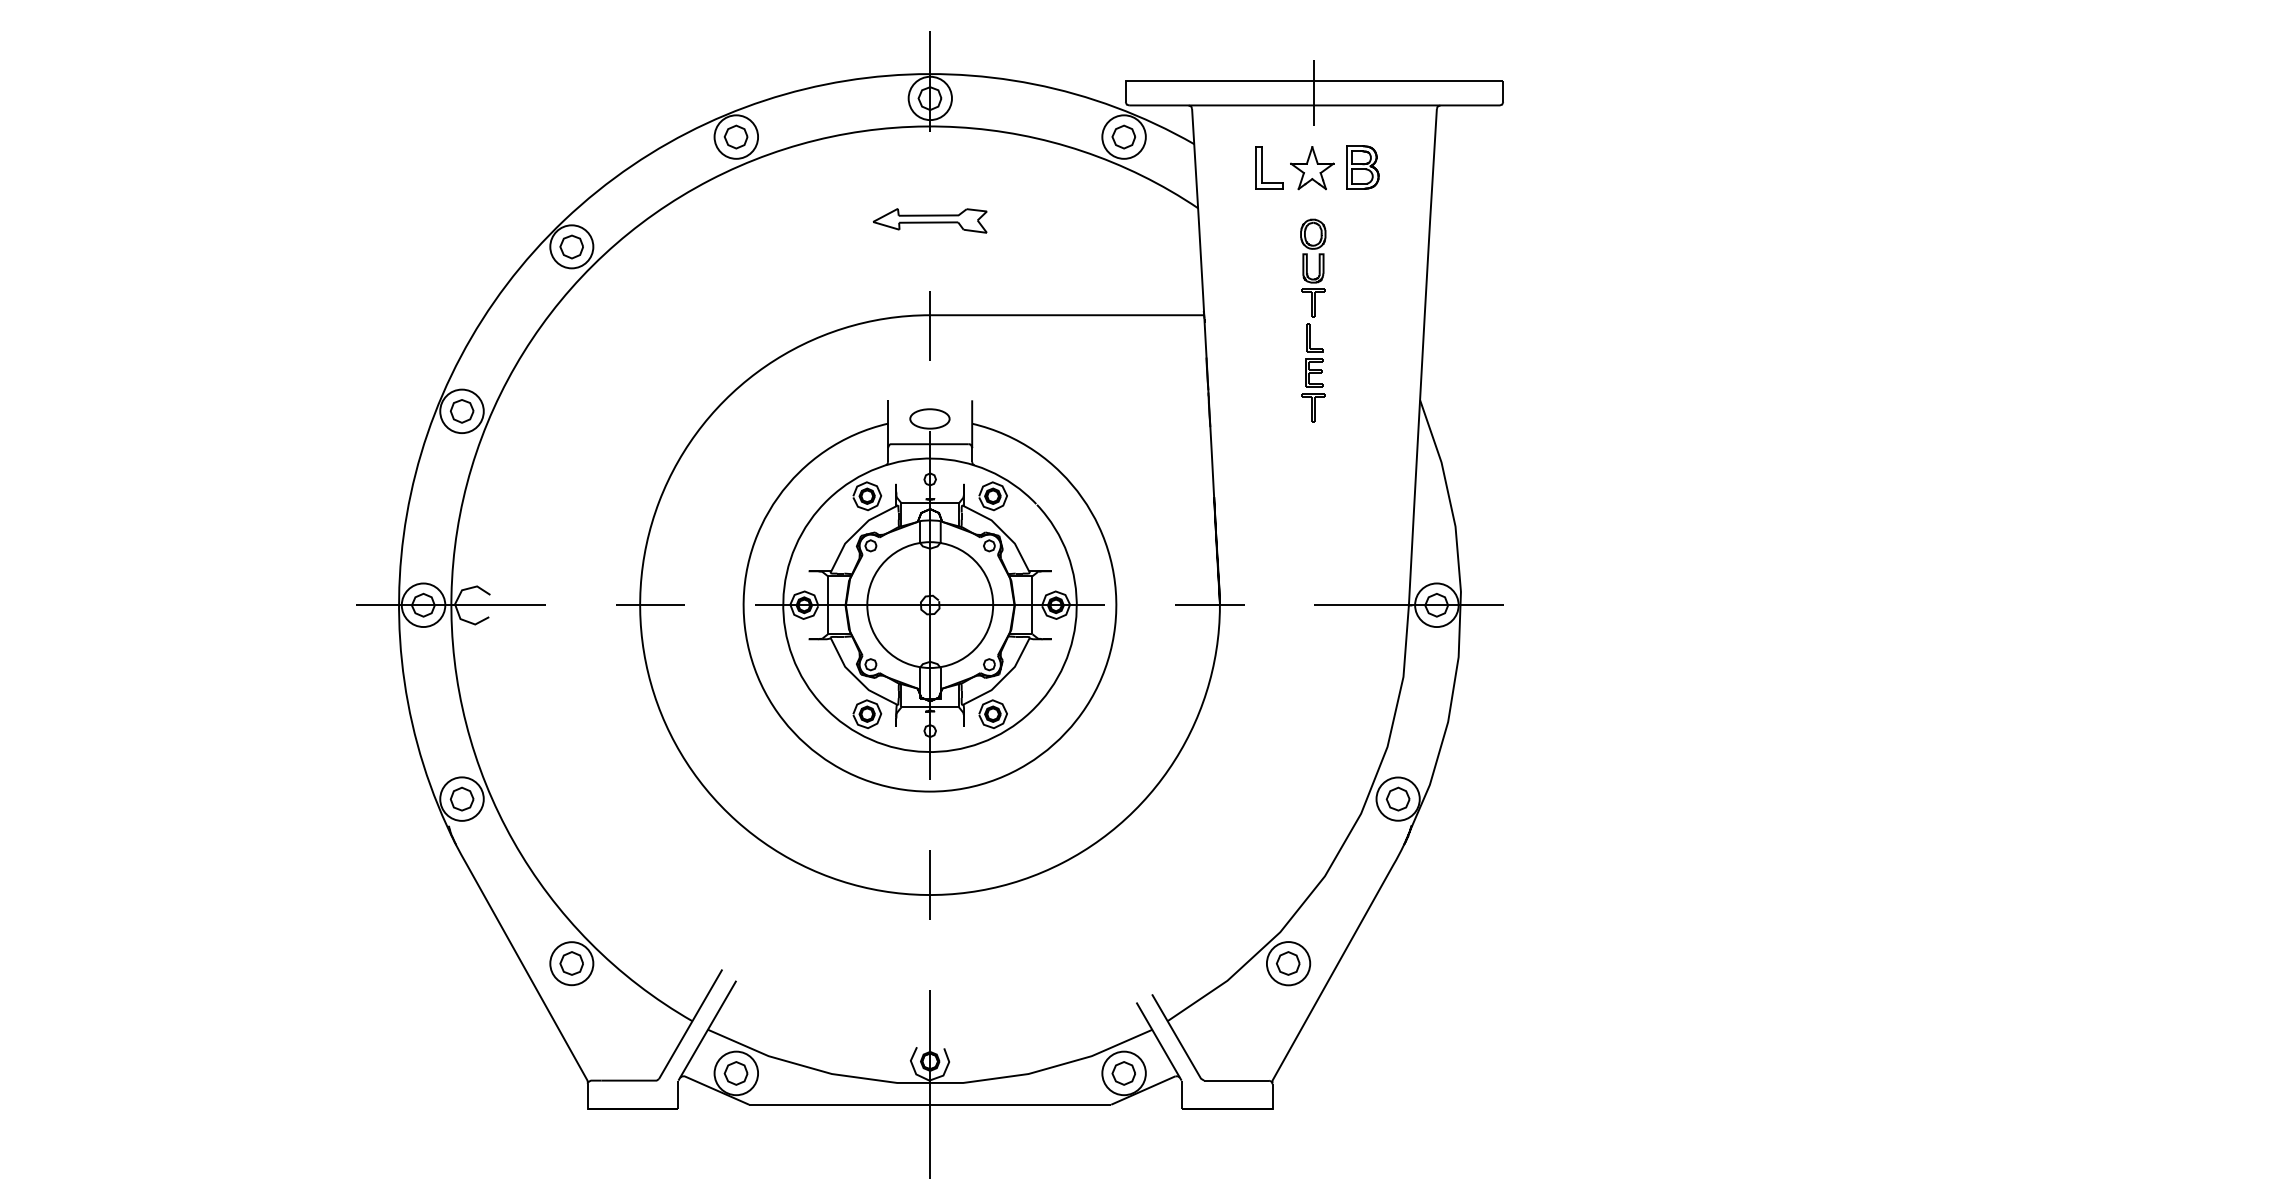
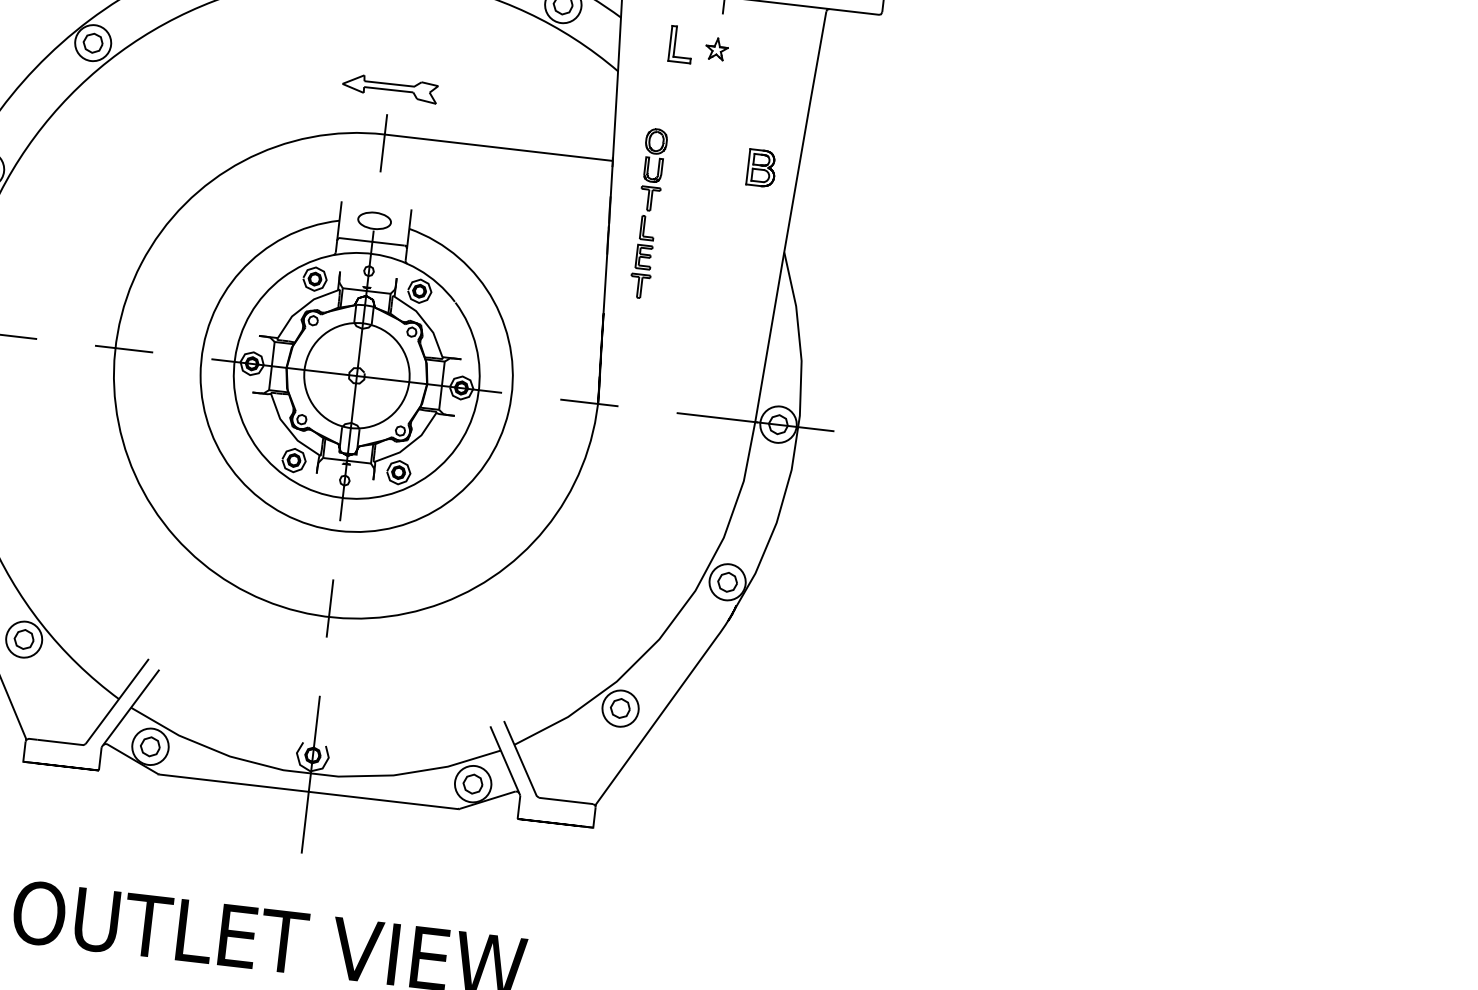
part: (1362, 167) -> (761, 168), moved
part: (1312, 168) -> (717, 49), size x0.6
part: (929, 220) -> (389, 88), moved
part: (1313, 320) -> (648, 213), moved

